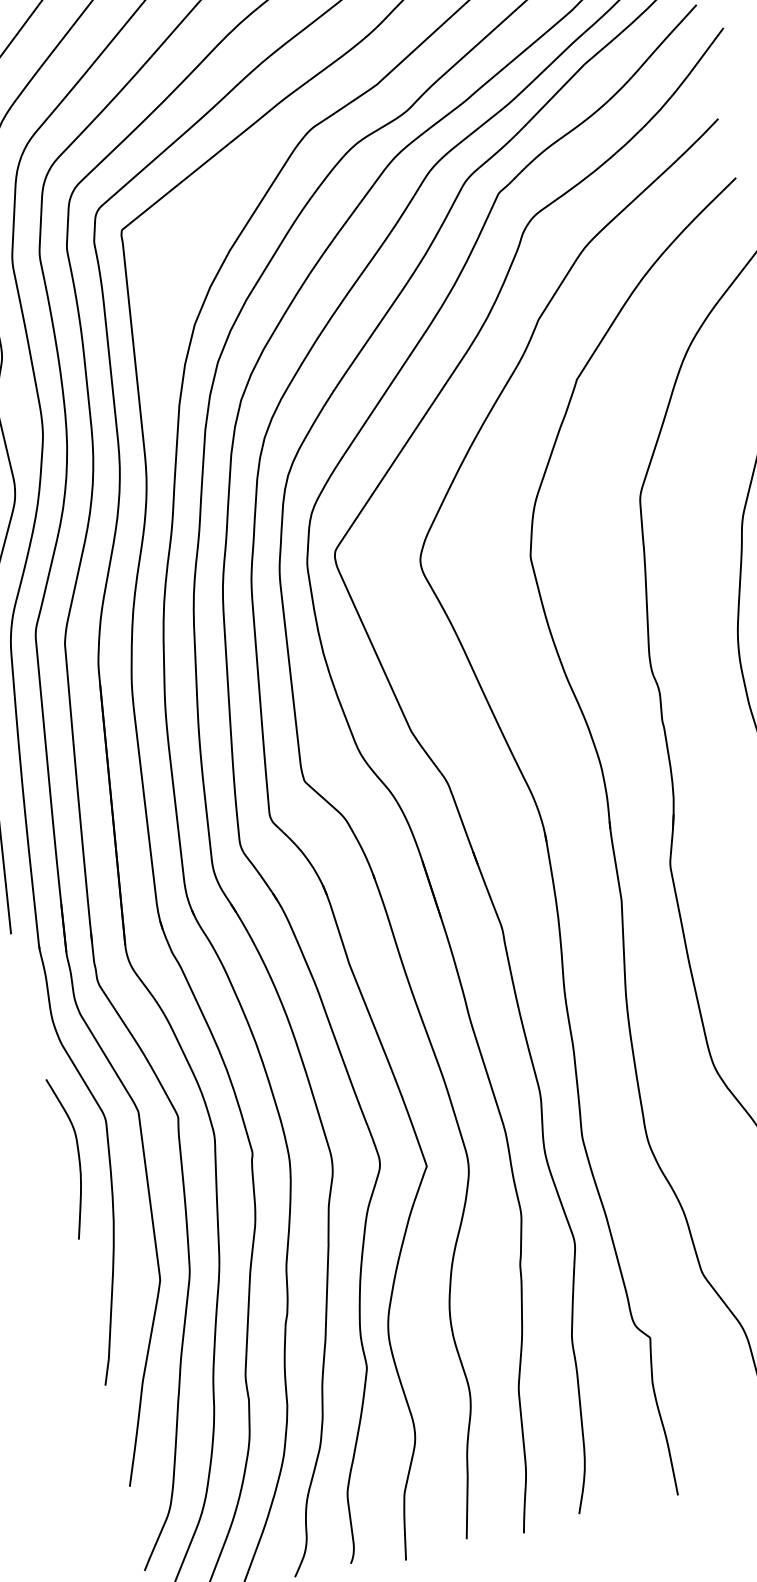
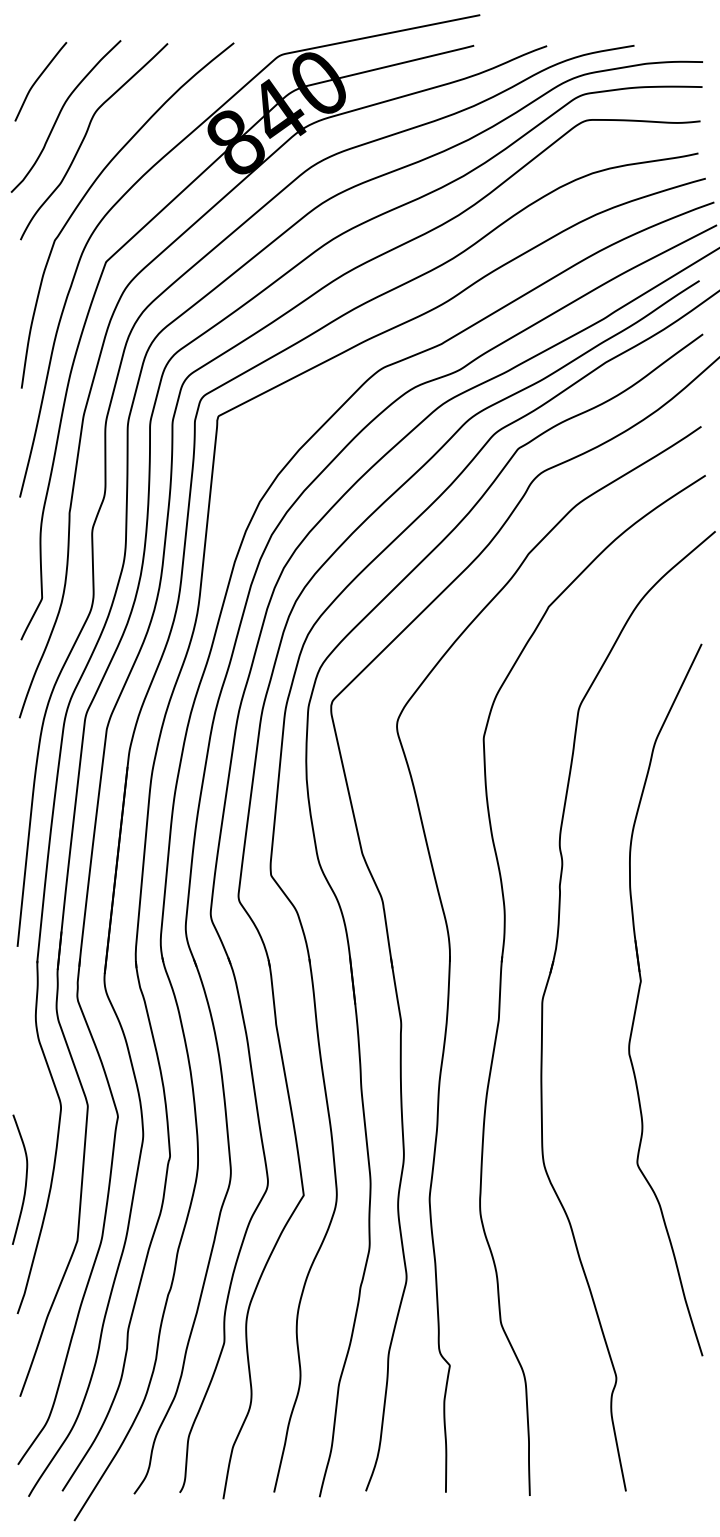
curve: (77, 1155) -> (25, 1179), moved

